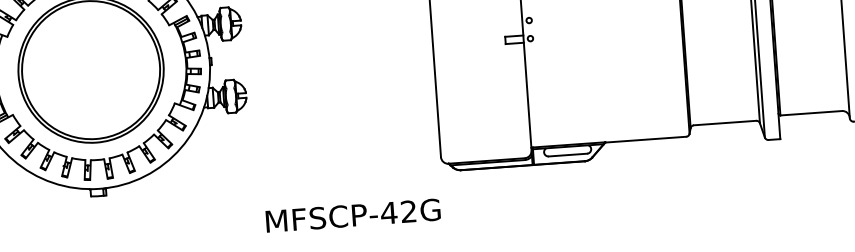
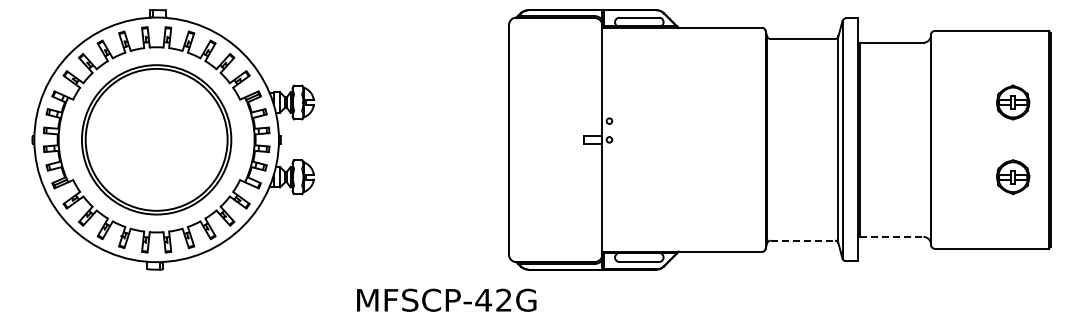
line: (810, 112) -> (891, 236), solid -> dashed
line: (725, 122) -> (803, 240), solid -> dashed
text: (352, 214) -> (446, 299), moved

